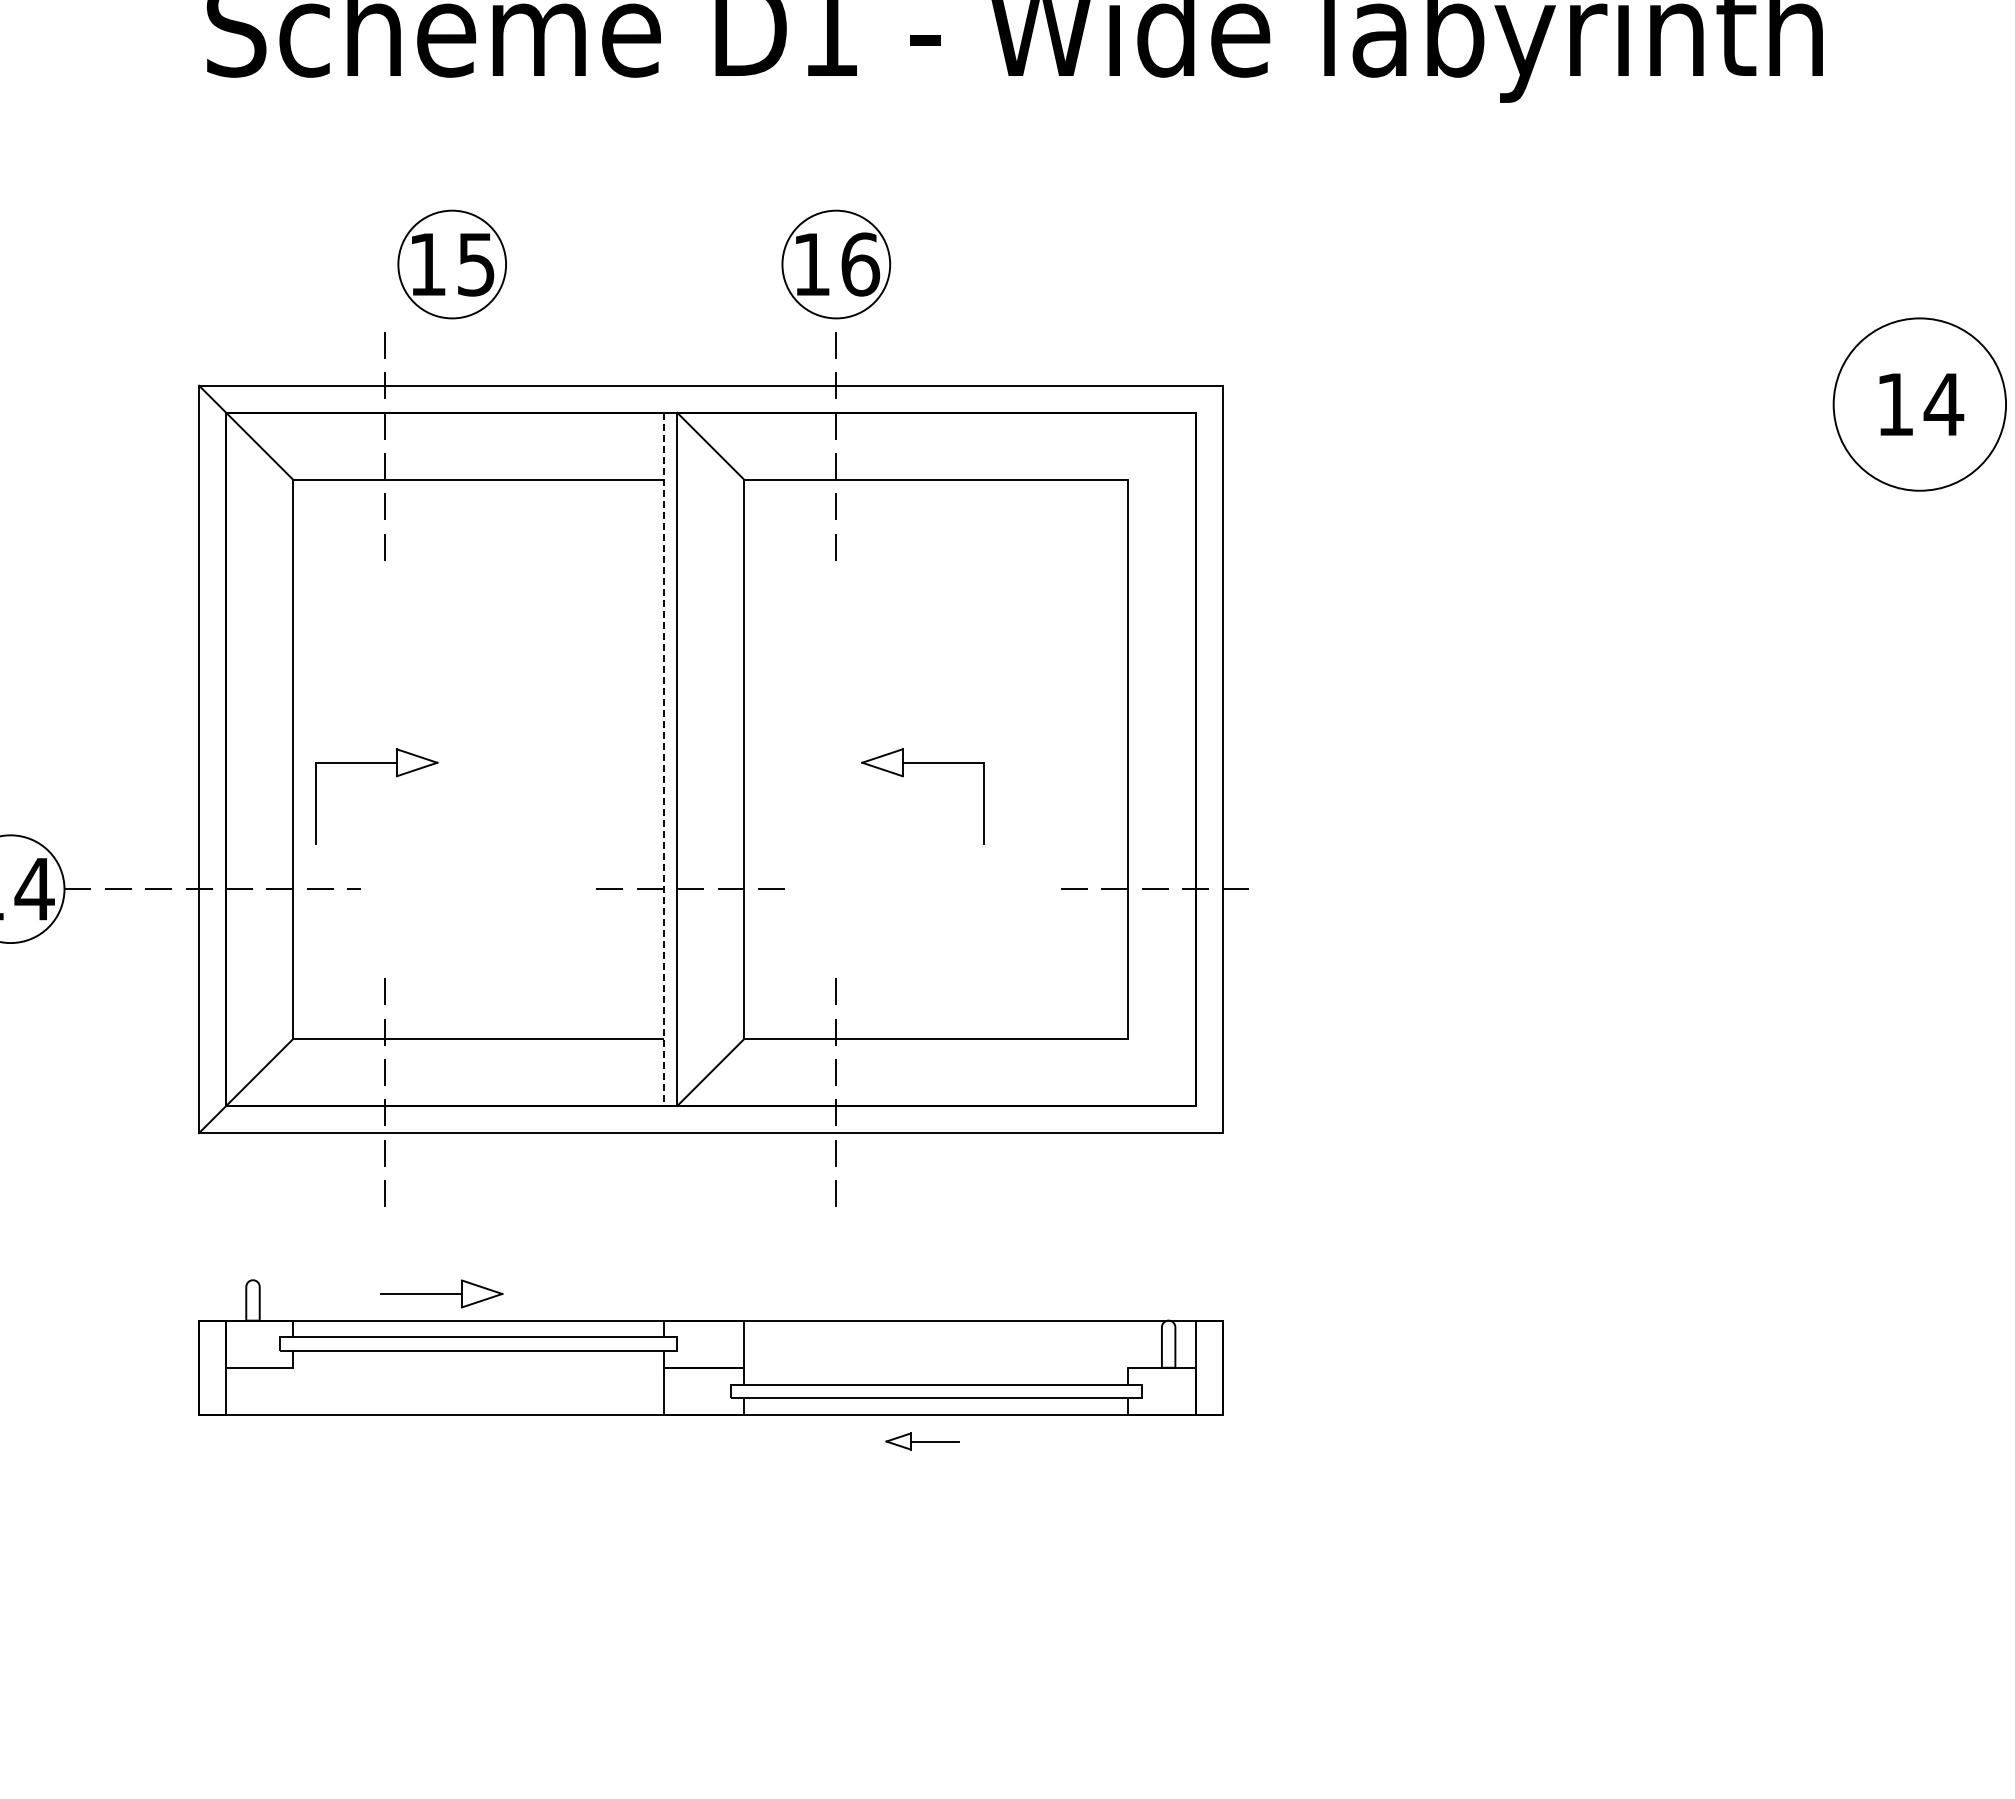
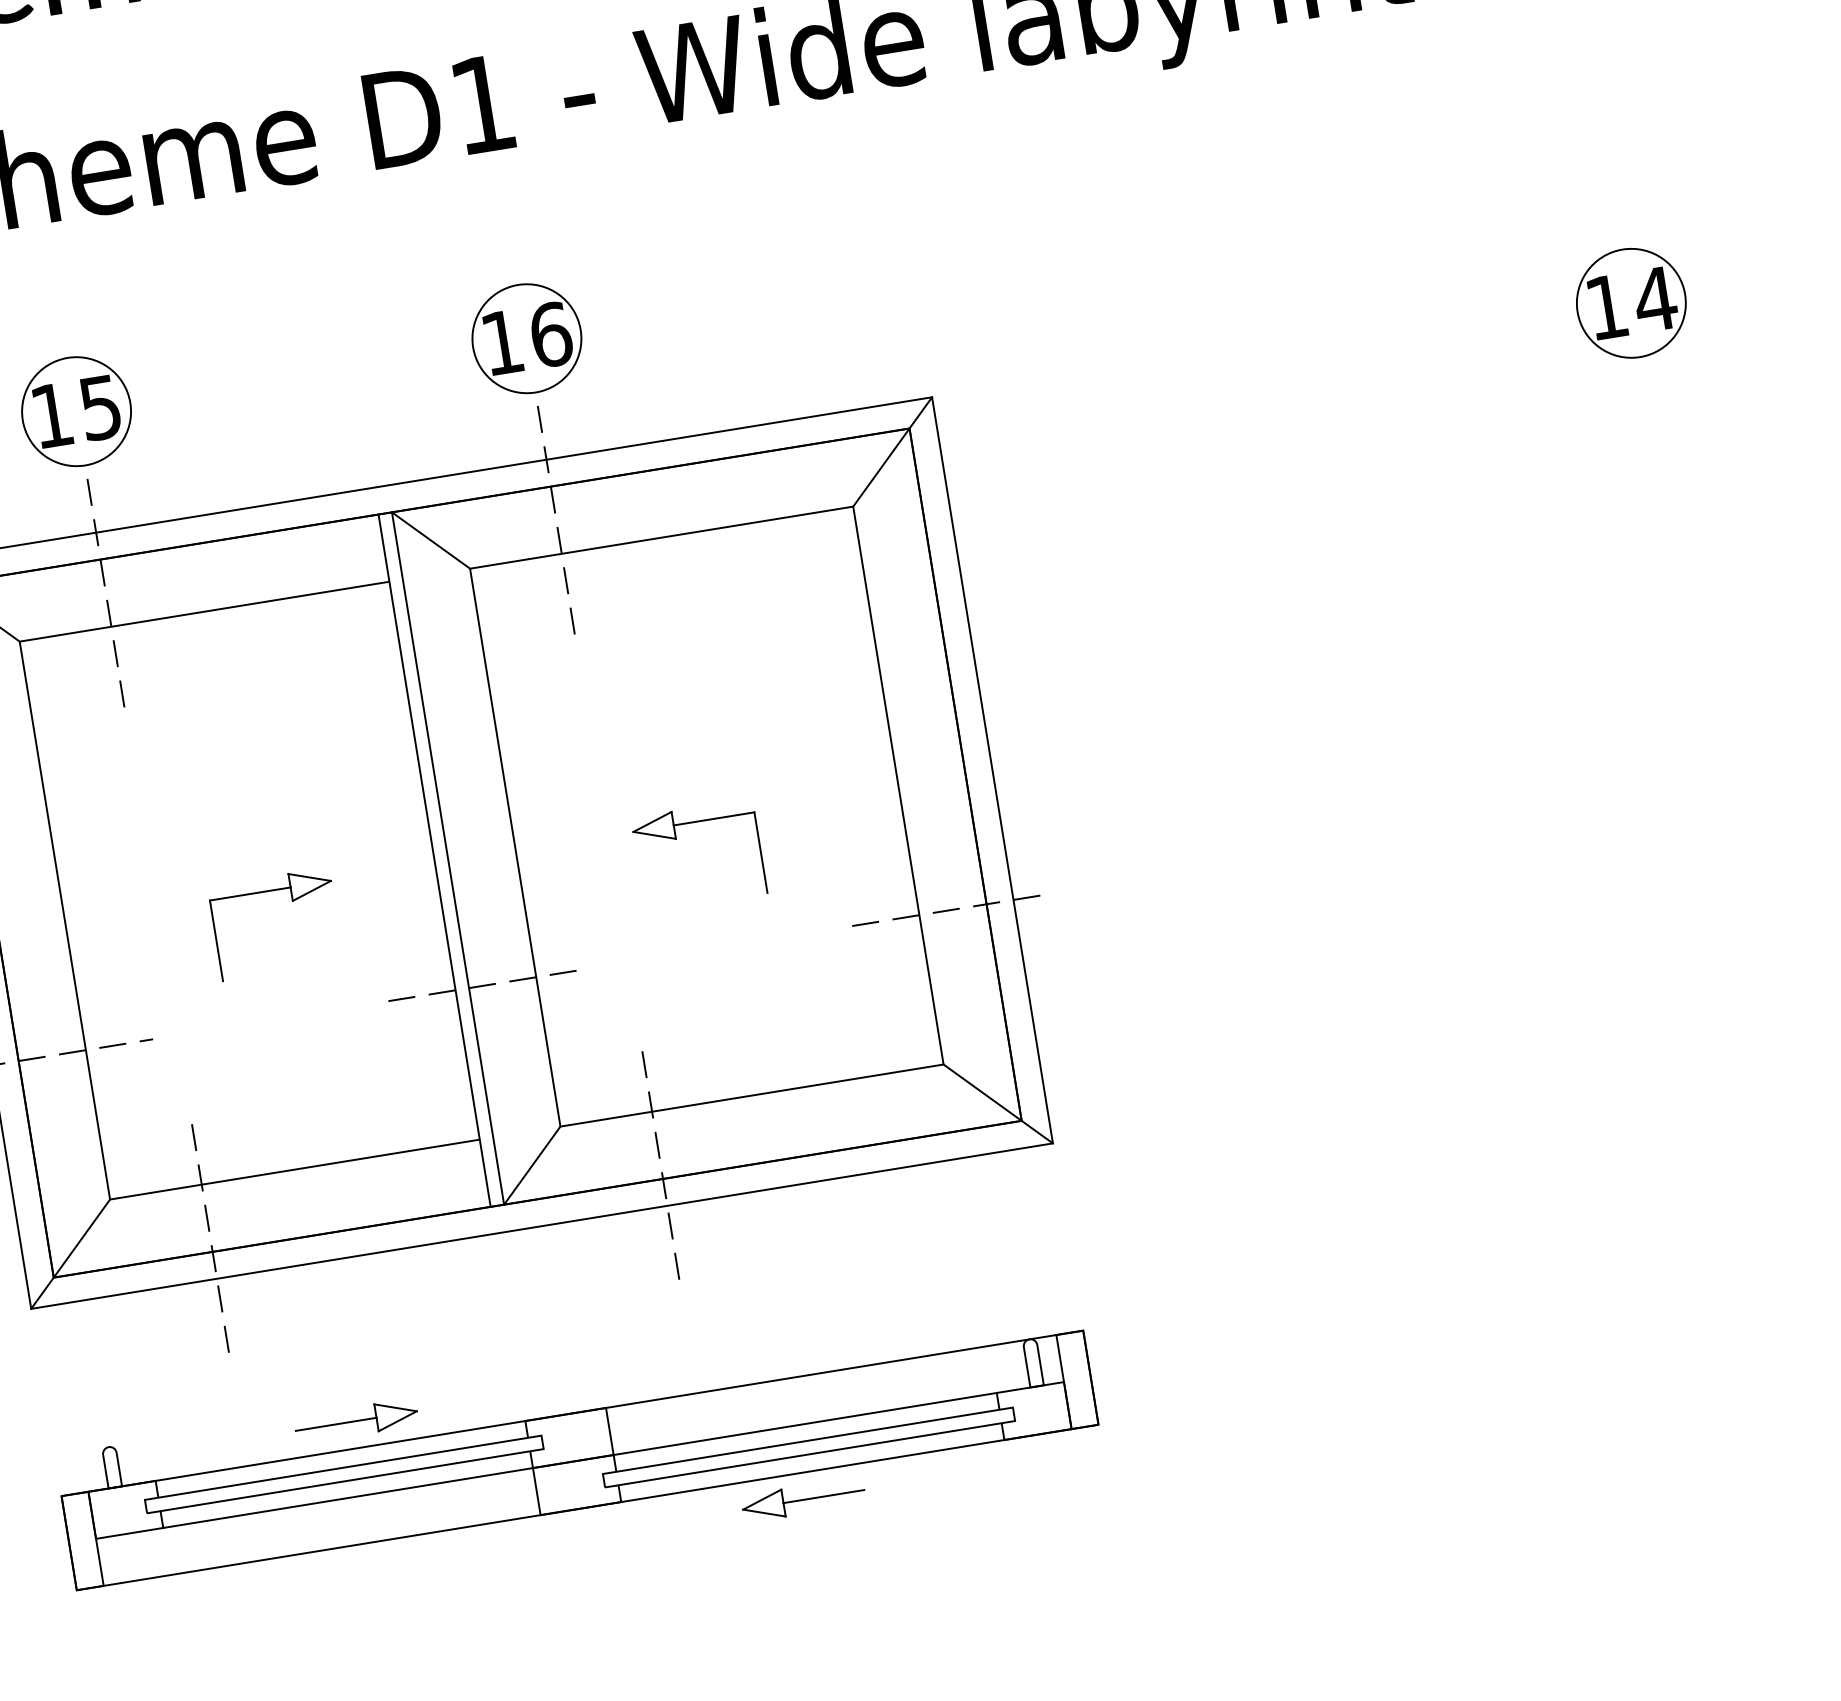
part: (451, 264) -> (75, 411), moved
circle: (1919, 404) -> (1630, 303), size x0.62
line: (1175, 432) -> (892, 451), added
line: (663, 759) -> (434, 860), dashed -> solid
part: (396, 777) -> (292, 902), moved
line: (1175, 1085) -> (998, 1103), added
part: (441, 1293) -> (356, 1420), moved
line: (478, 1367) -> (348, 1497), added
line: (936, 1367) -> (805, 1423), added
part: (922, 1441) -> (803, 1499), size x1.67

